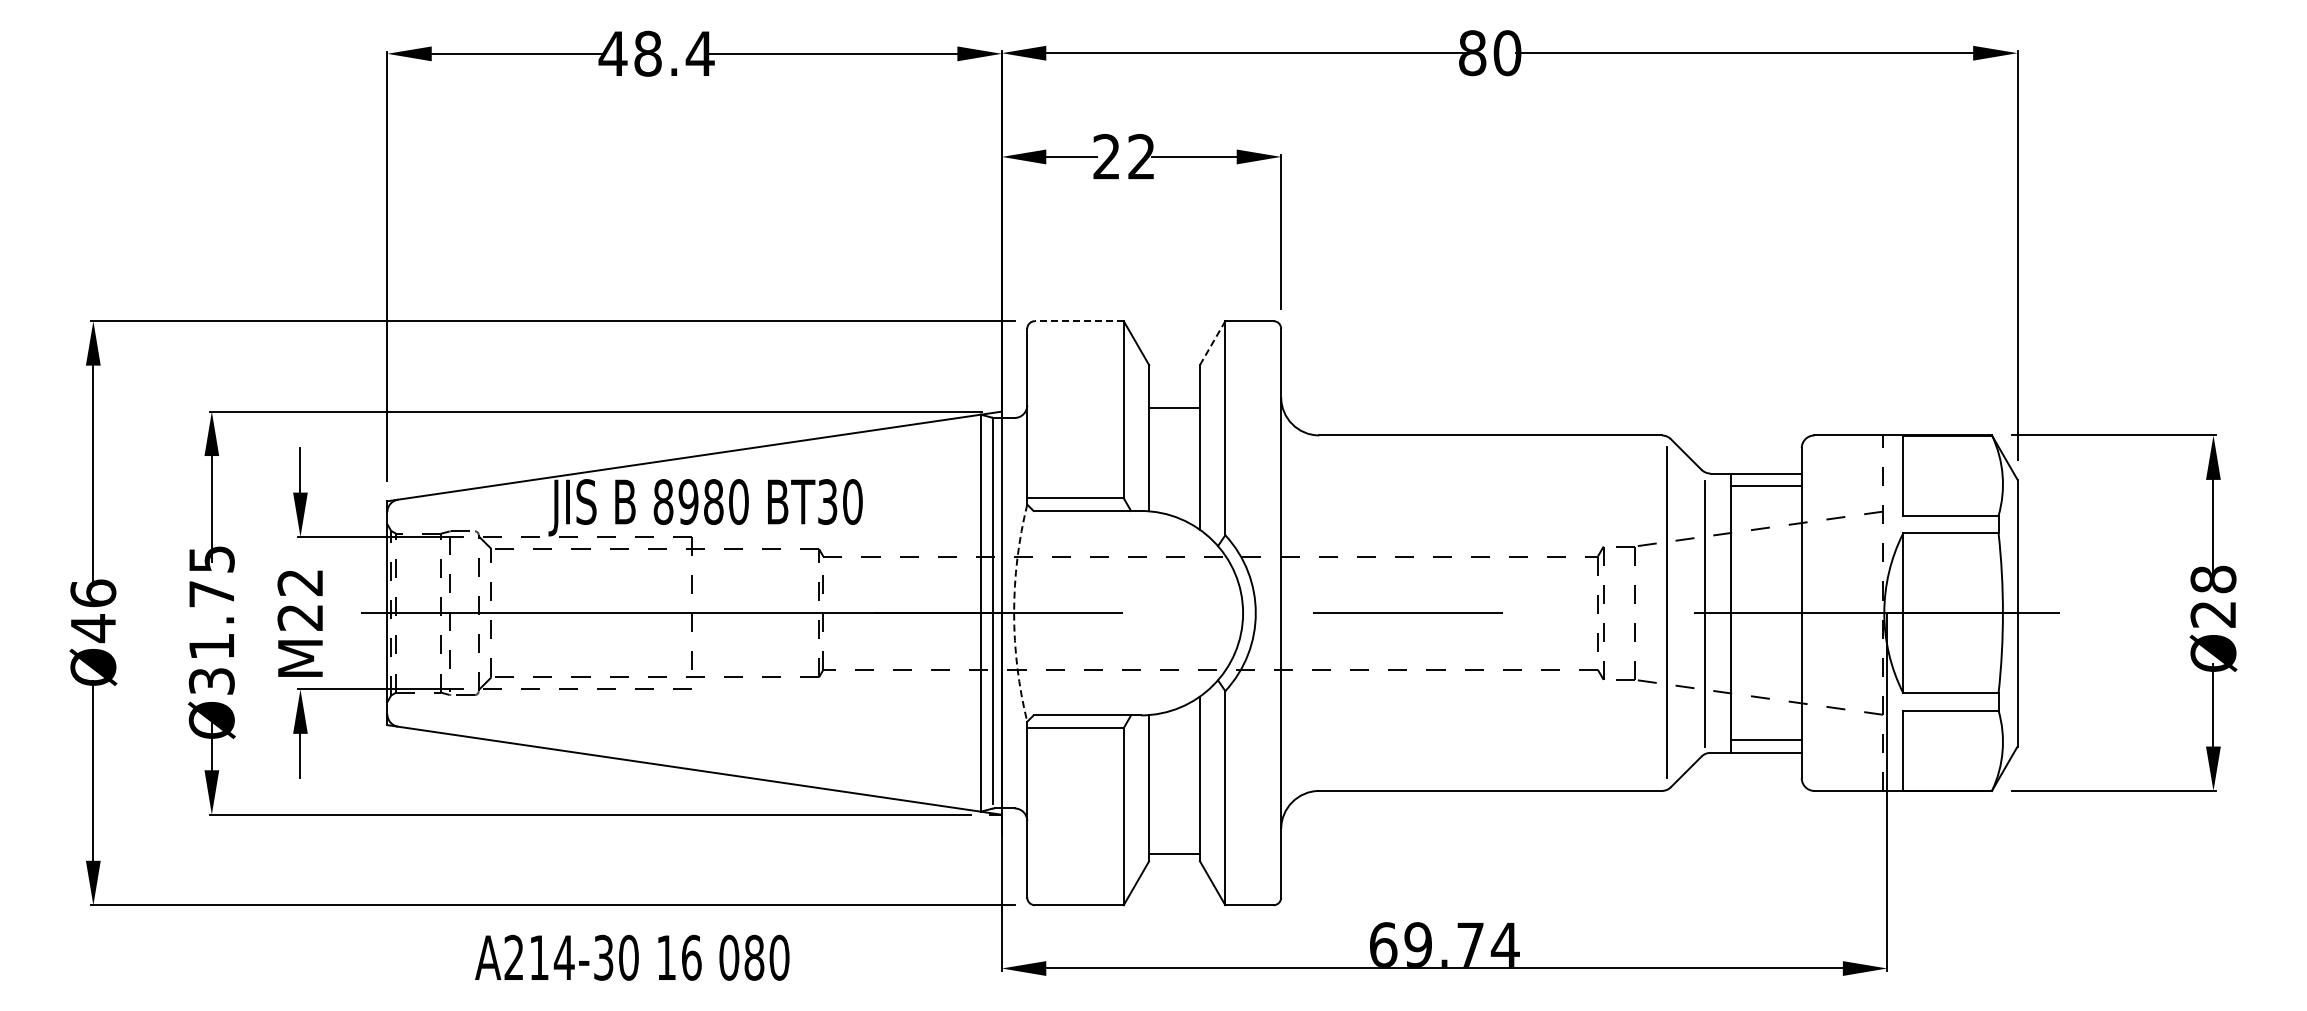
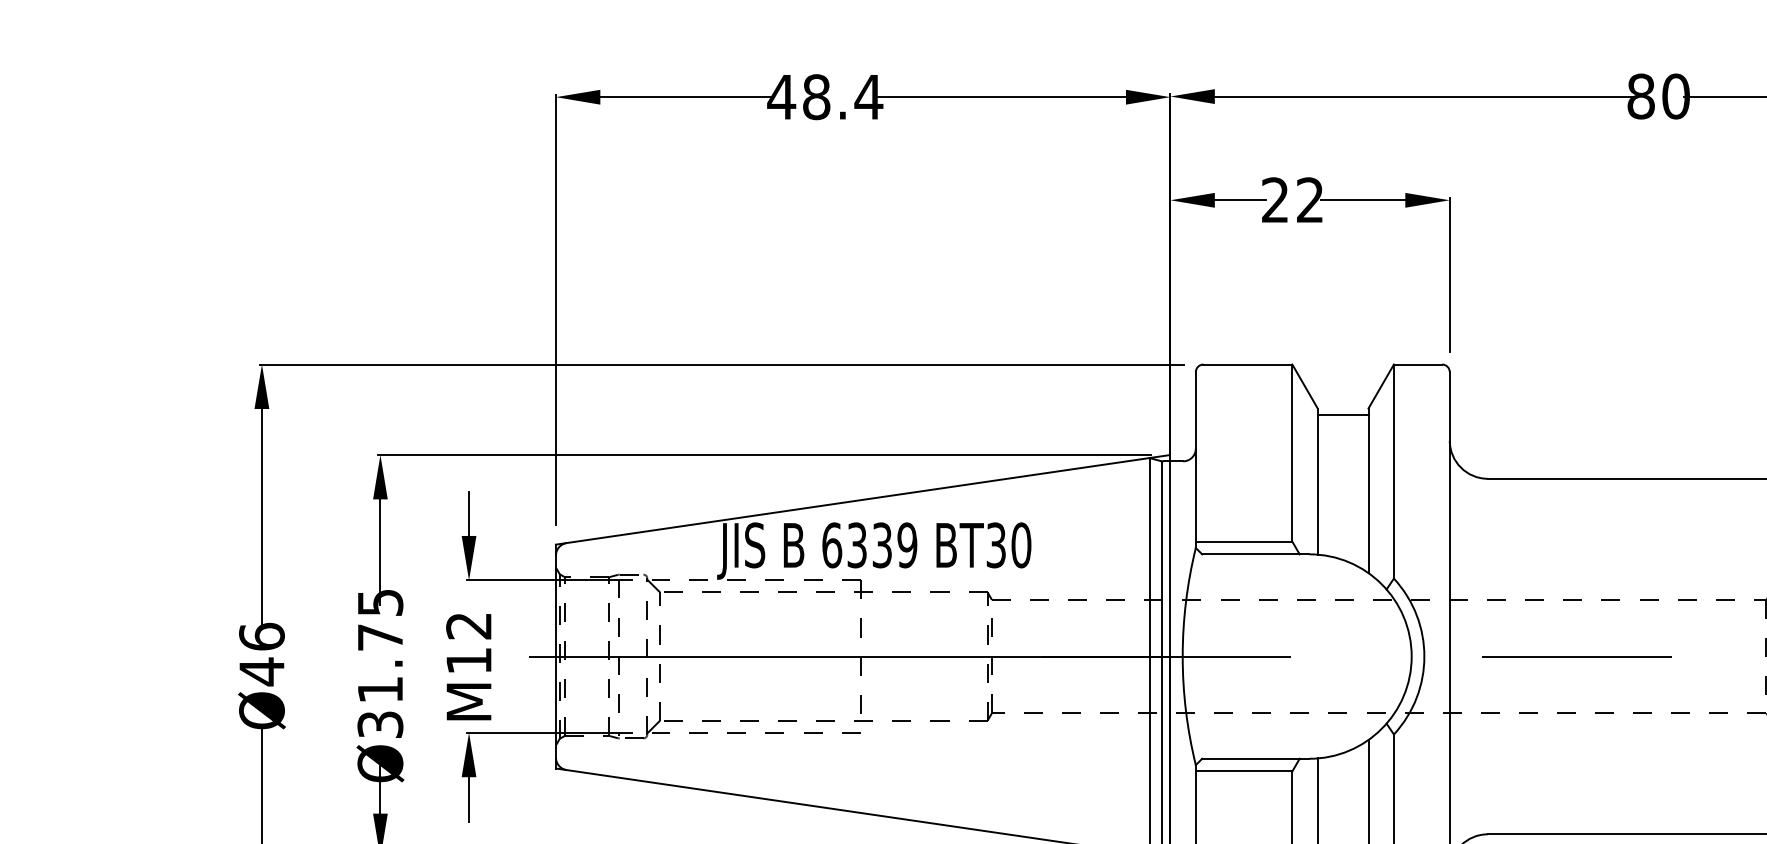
line: (1078, 321) -> (1247, 364), dashed -> solid
line: (1212, 342) -> (1381, 385), dashed -> solid
line: (1174, 407) -> (1343, 414), moved
text: (700, 501) -> (869, 544), 8980 -> 6339
arc: (1014, 613) -> (1183, 656), dashed -> solid
text: (299, 617) -> (468, 660), M22 -> M12

